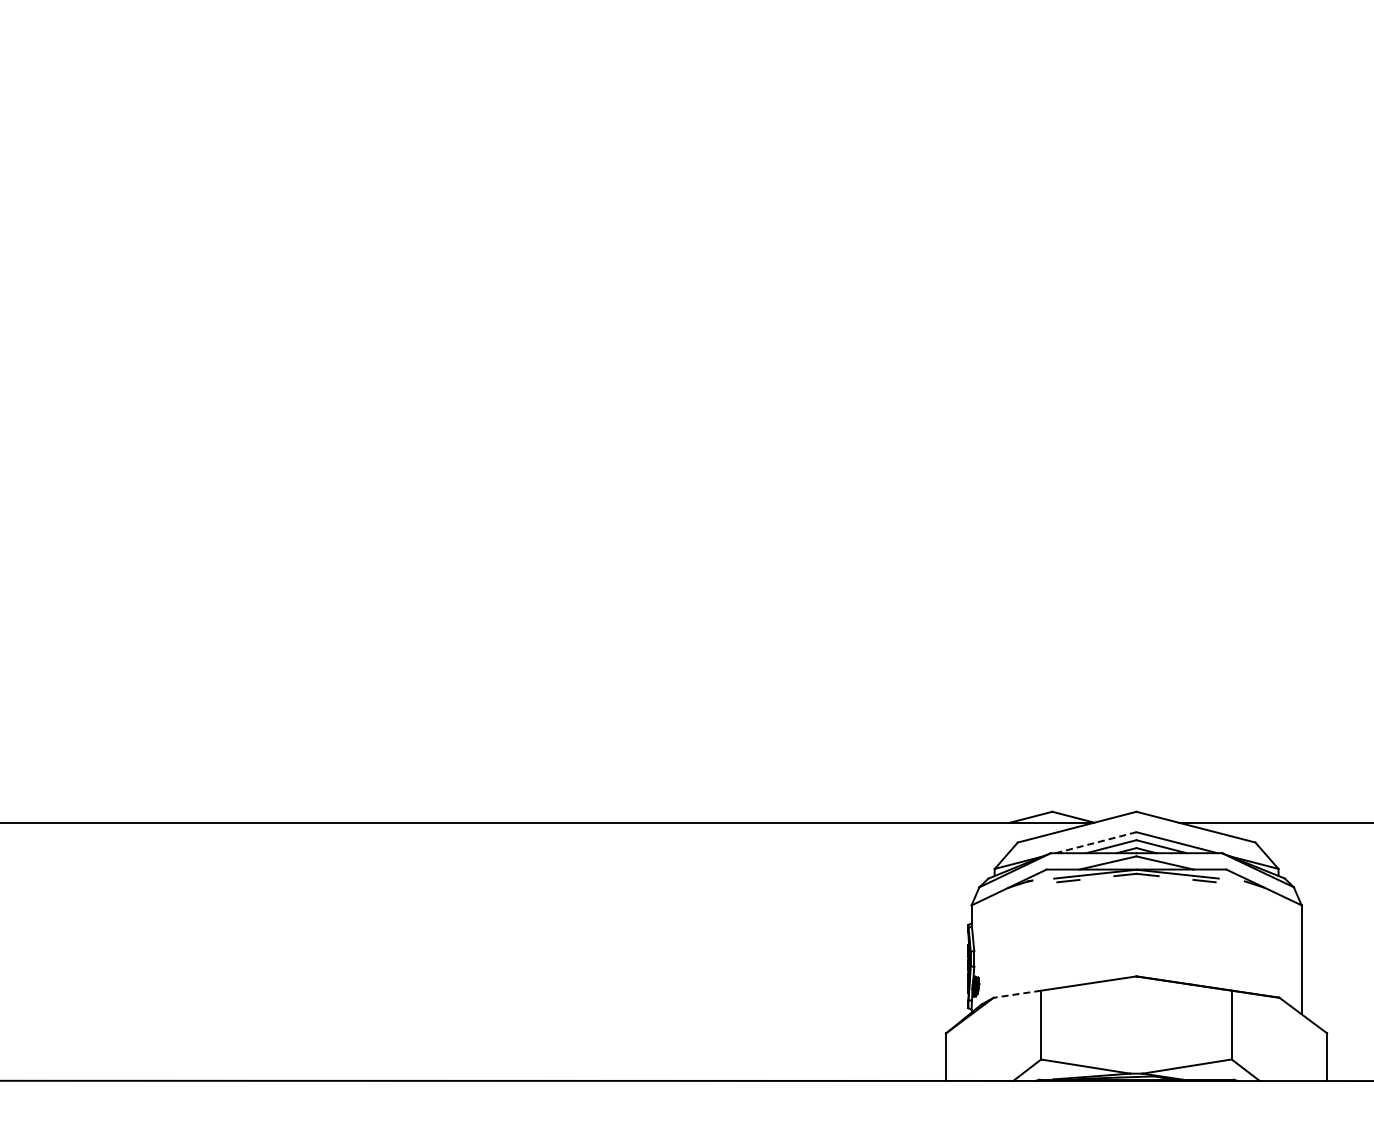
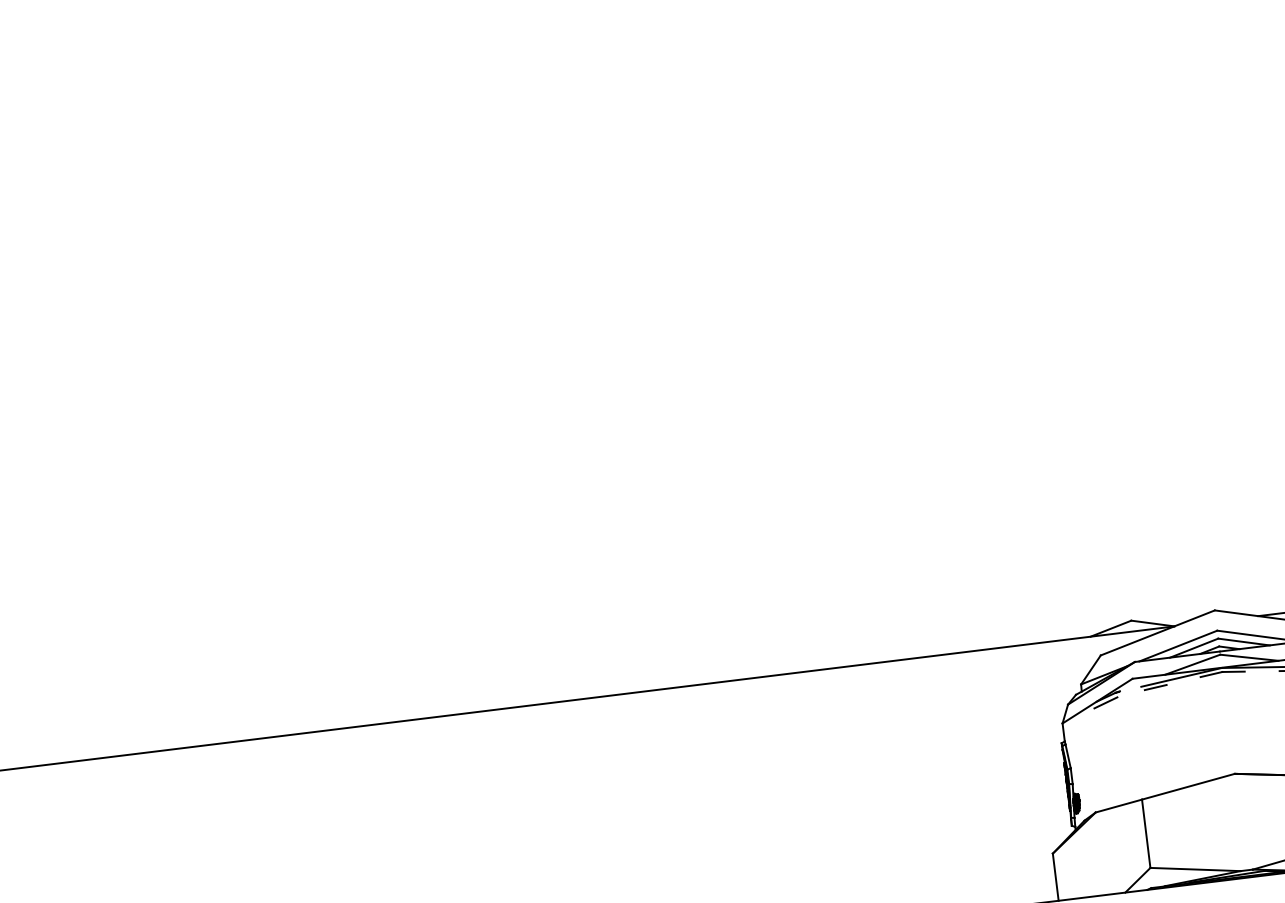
line: (1095, 842) -> (1177, 645), dashed -> solid
line: (1017, 890) -> (1106, 703), added
line: (1016, 994) -> (1118, 806), dashed -> solid

